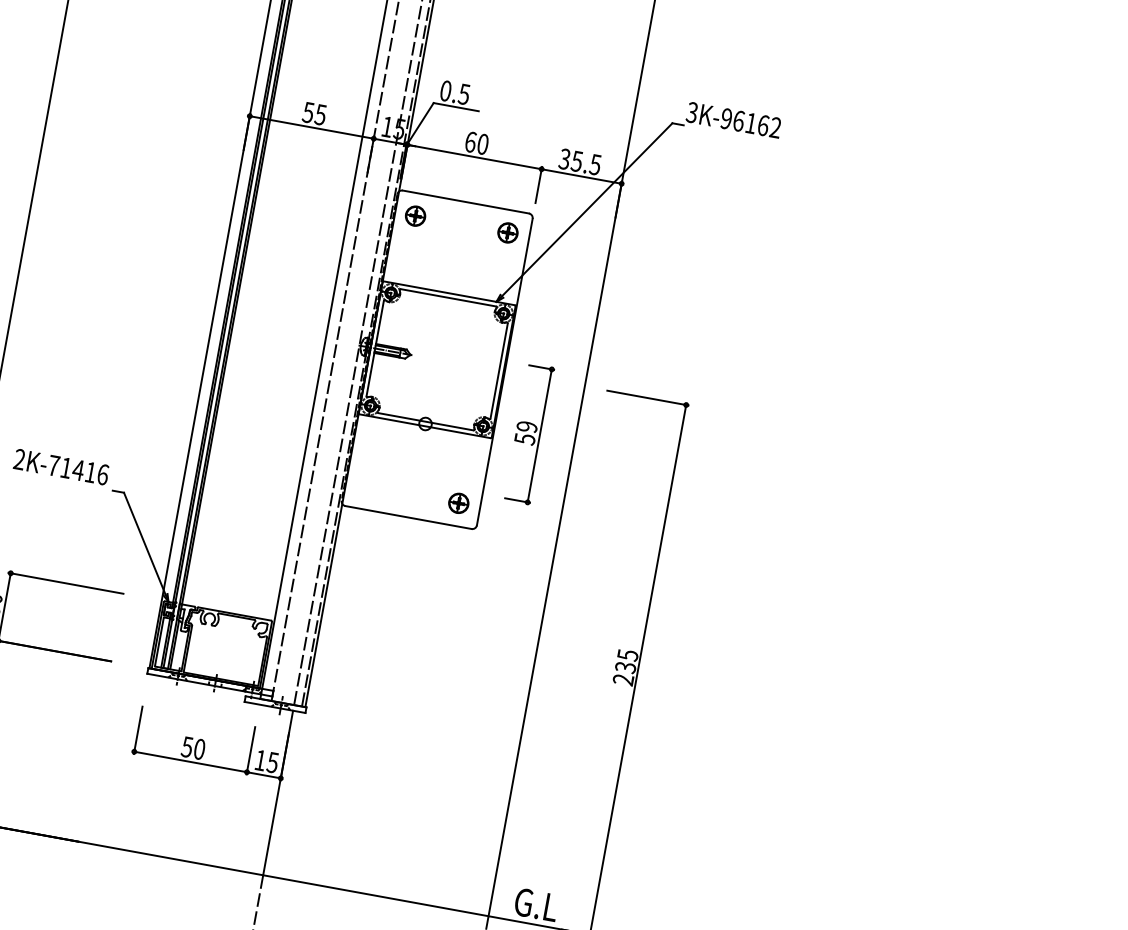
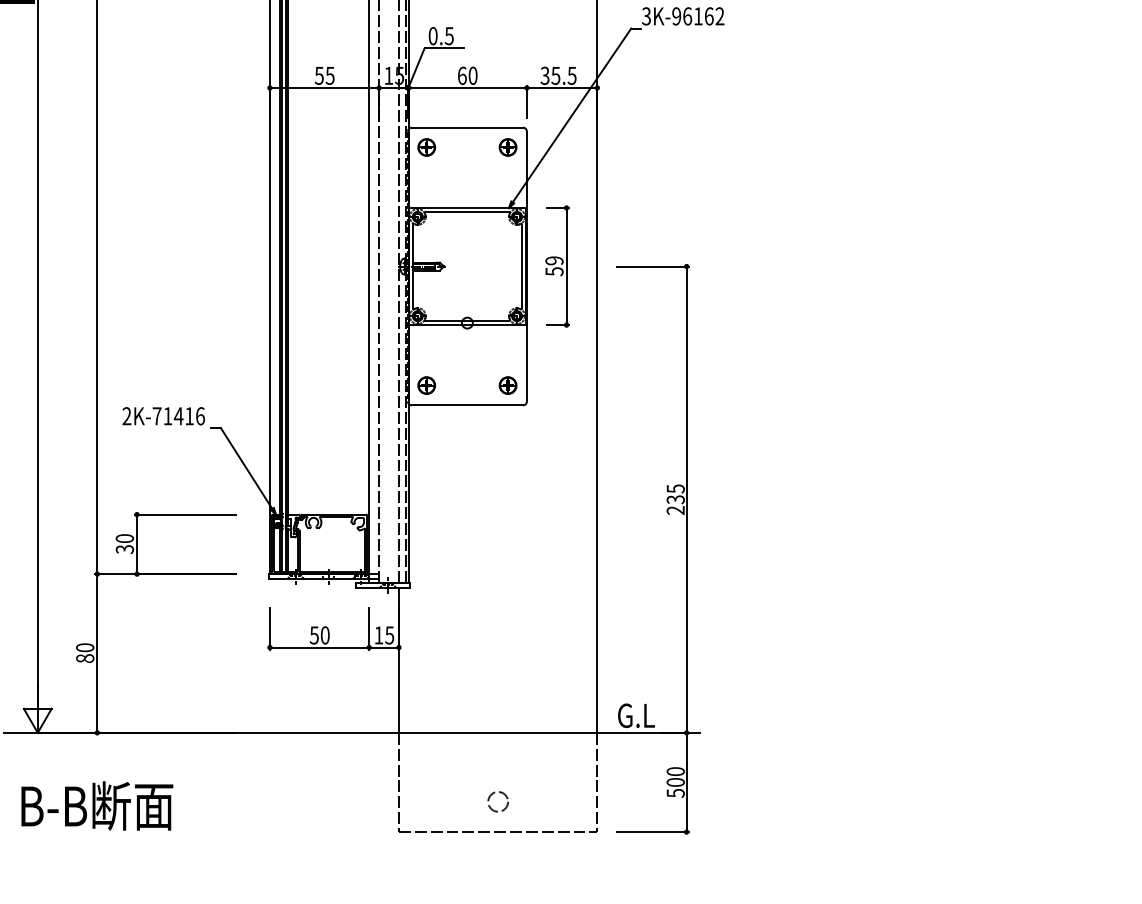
part: (529, 433) -> (557, 266), moved
part: (366, 486) -> (426, 385), added

